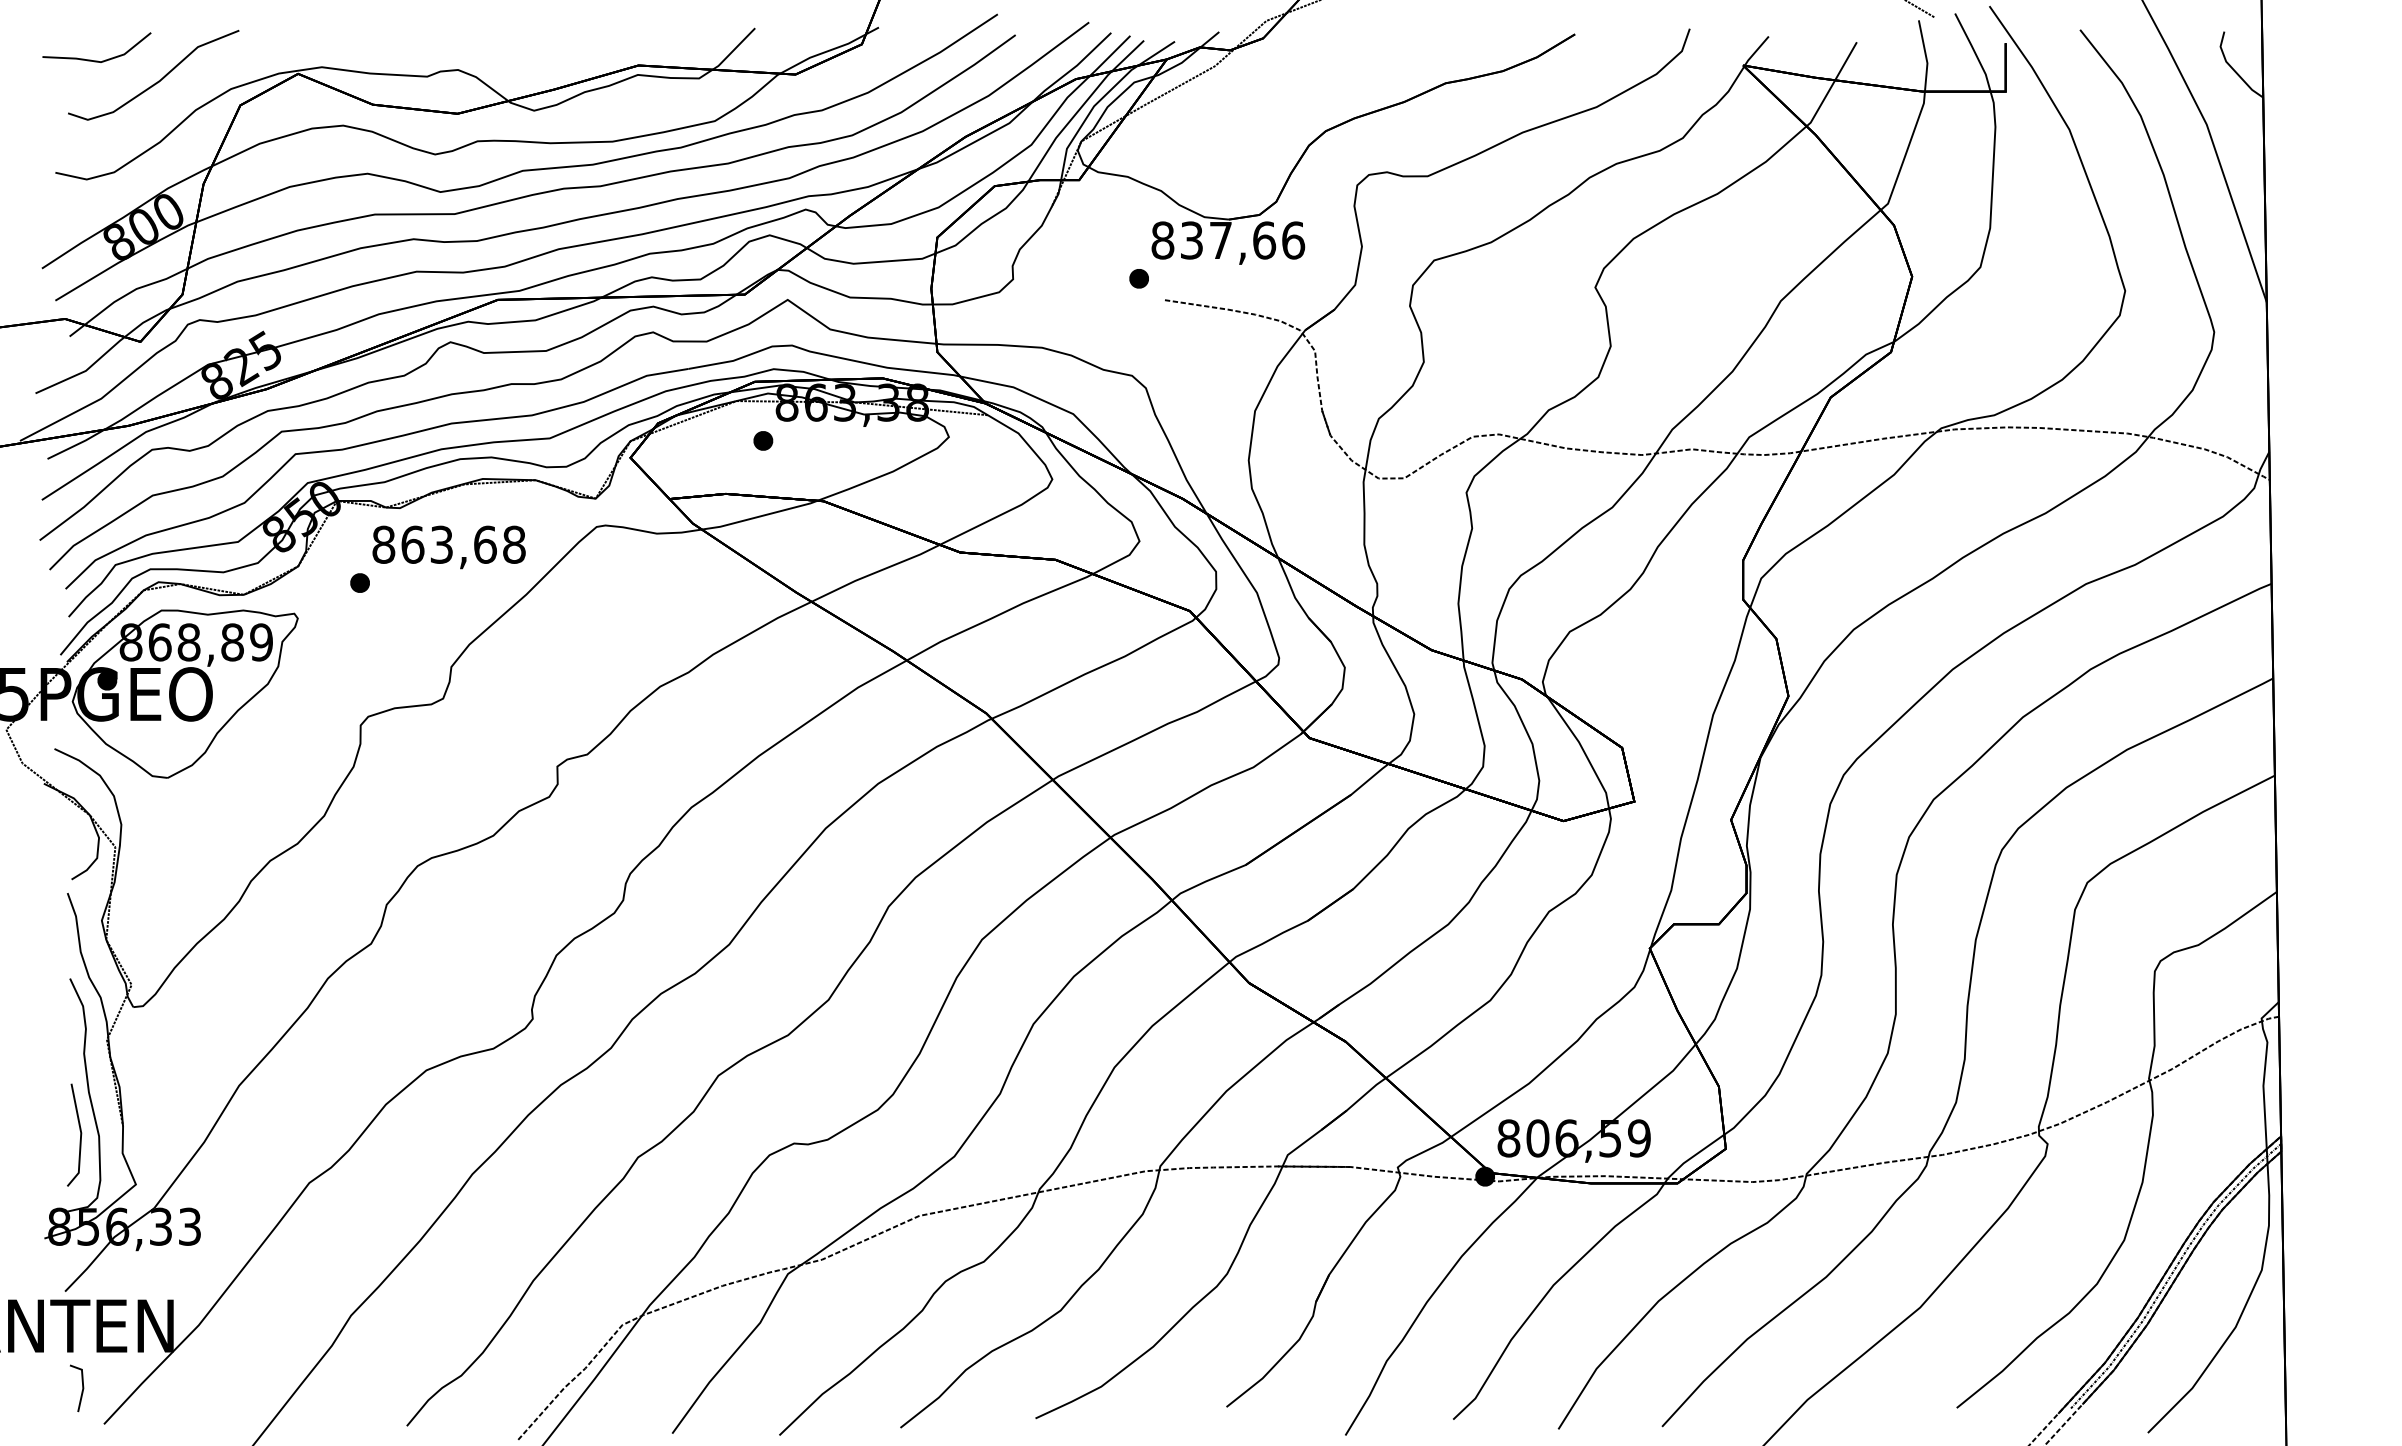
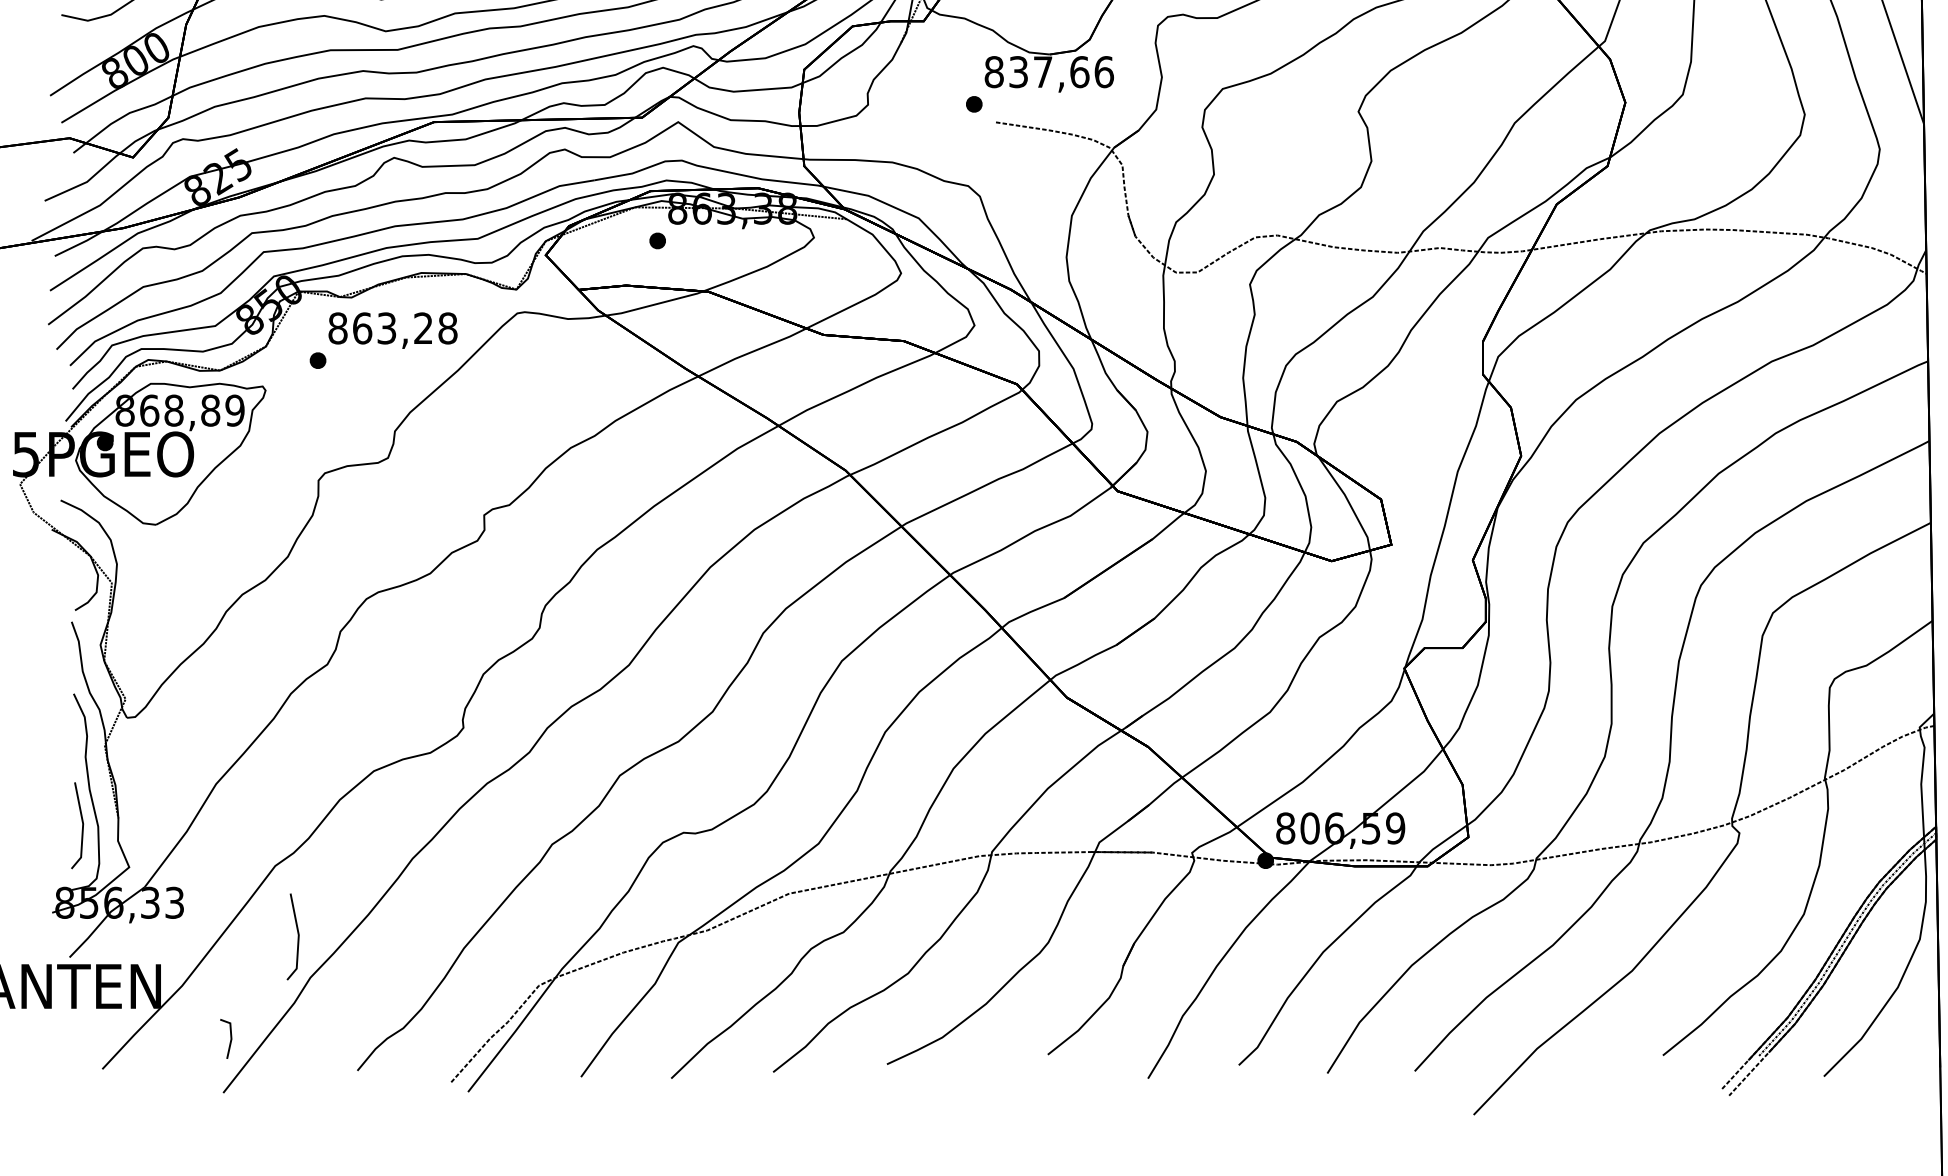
text: (485, 544) -> (423, 328), 863,68 -> 863,28
line: (336, 1266) -> (298, 936), added
line: (82, 1388) -> (230, 1039), moved

